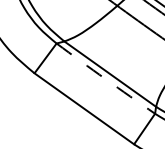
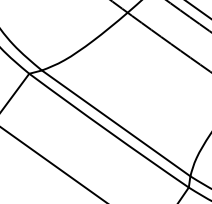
arc: (105, 79) -> (108, 132), dashed -> solid

